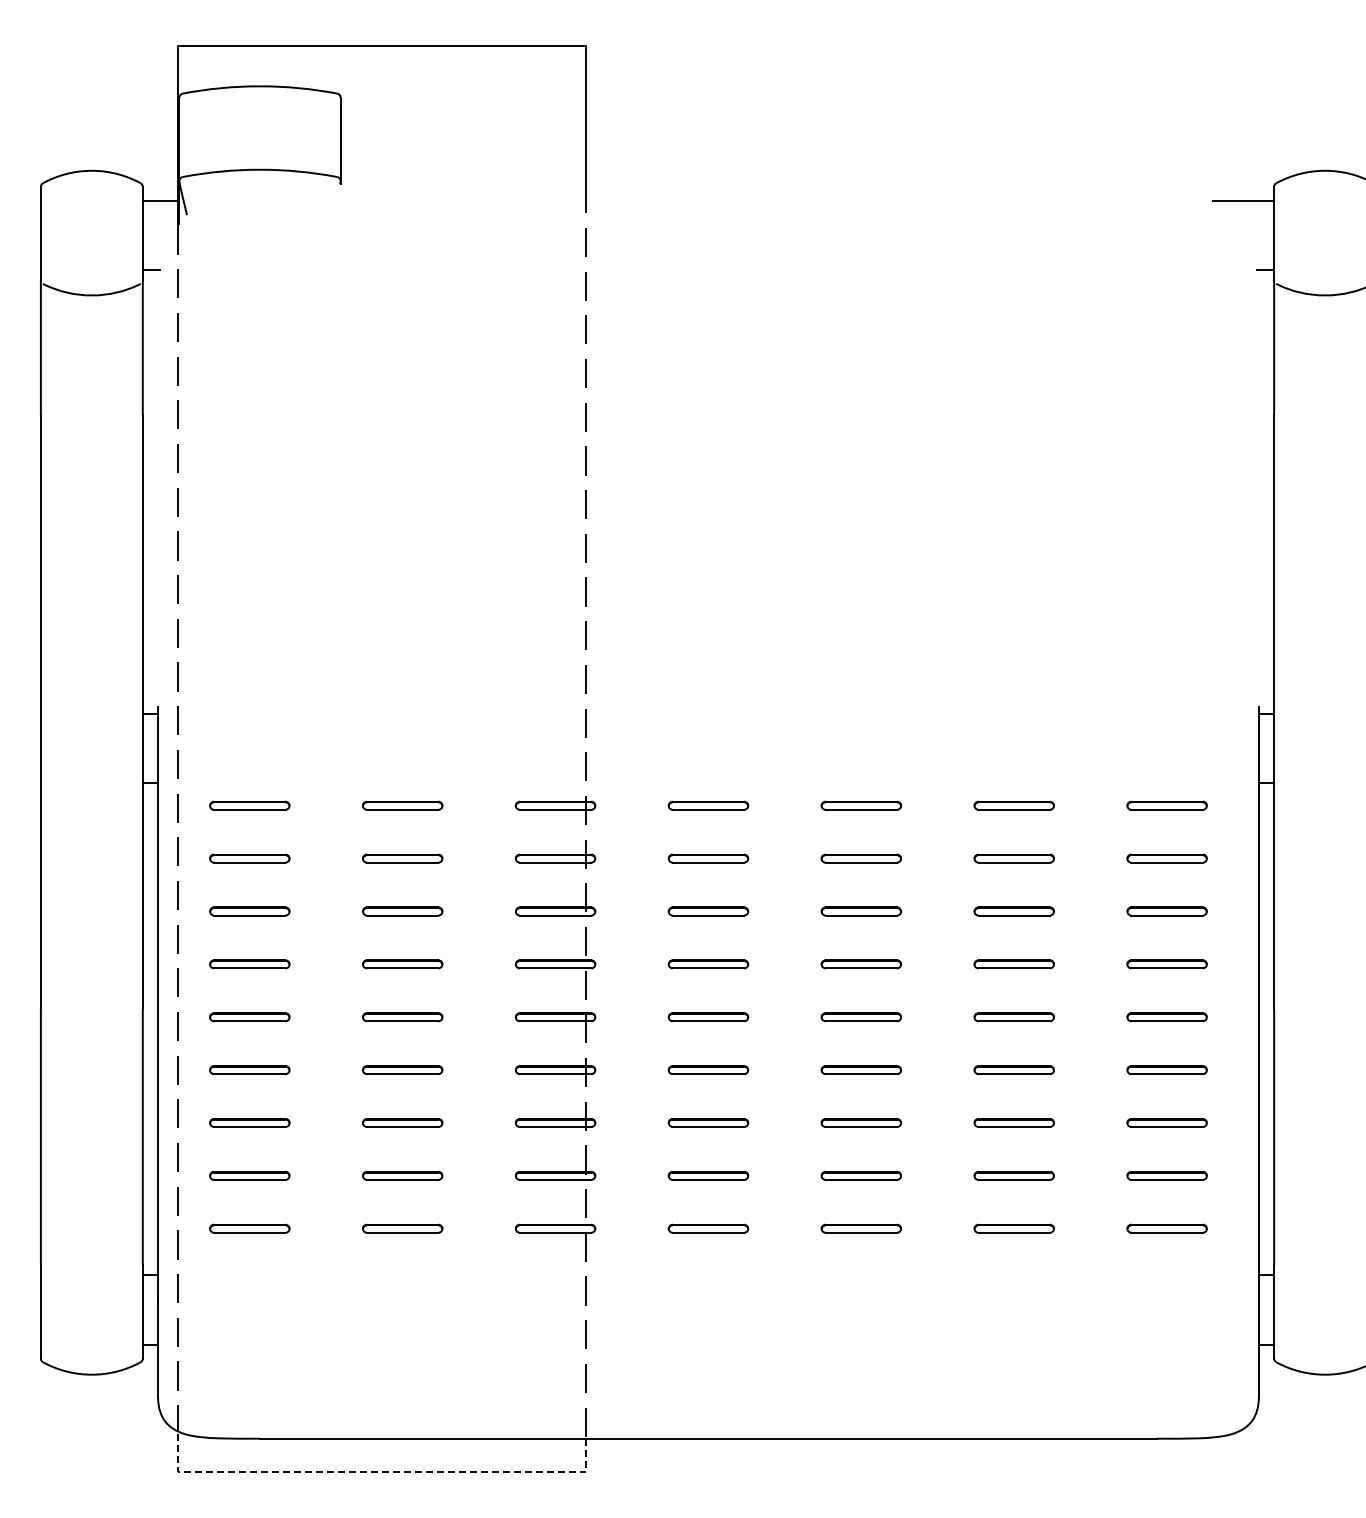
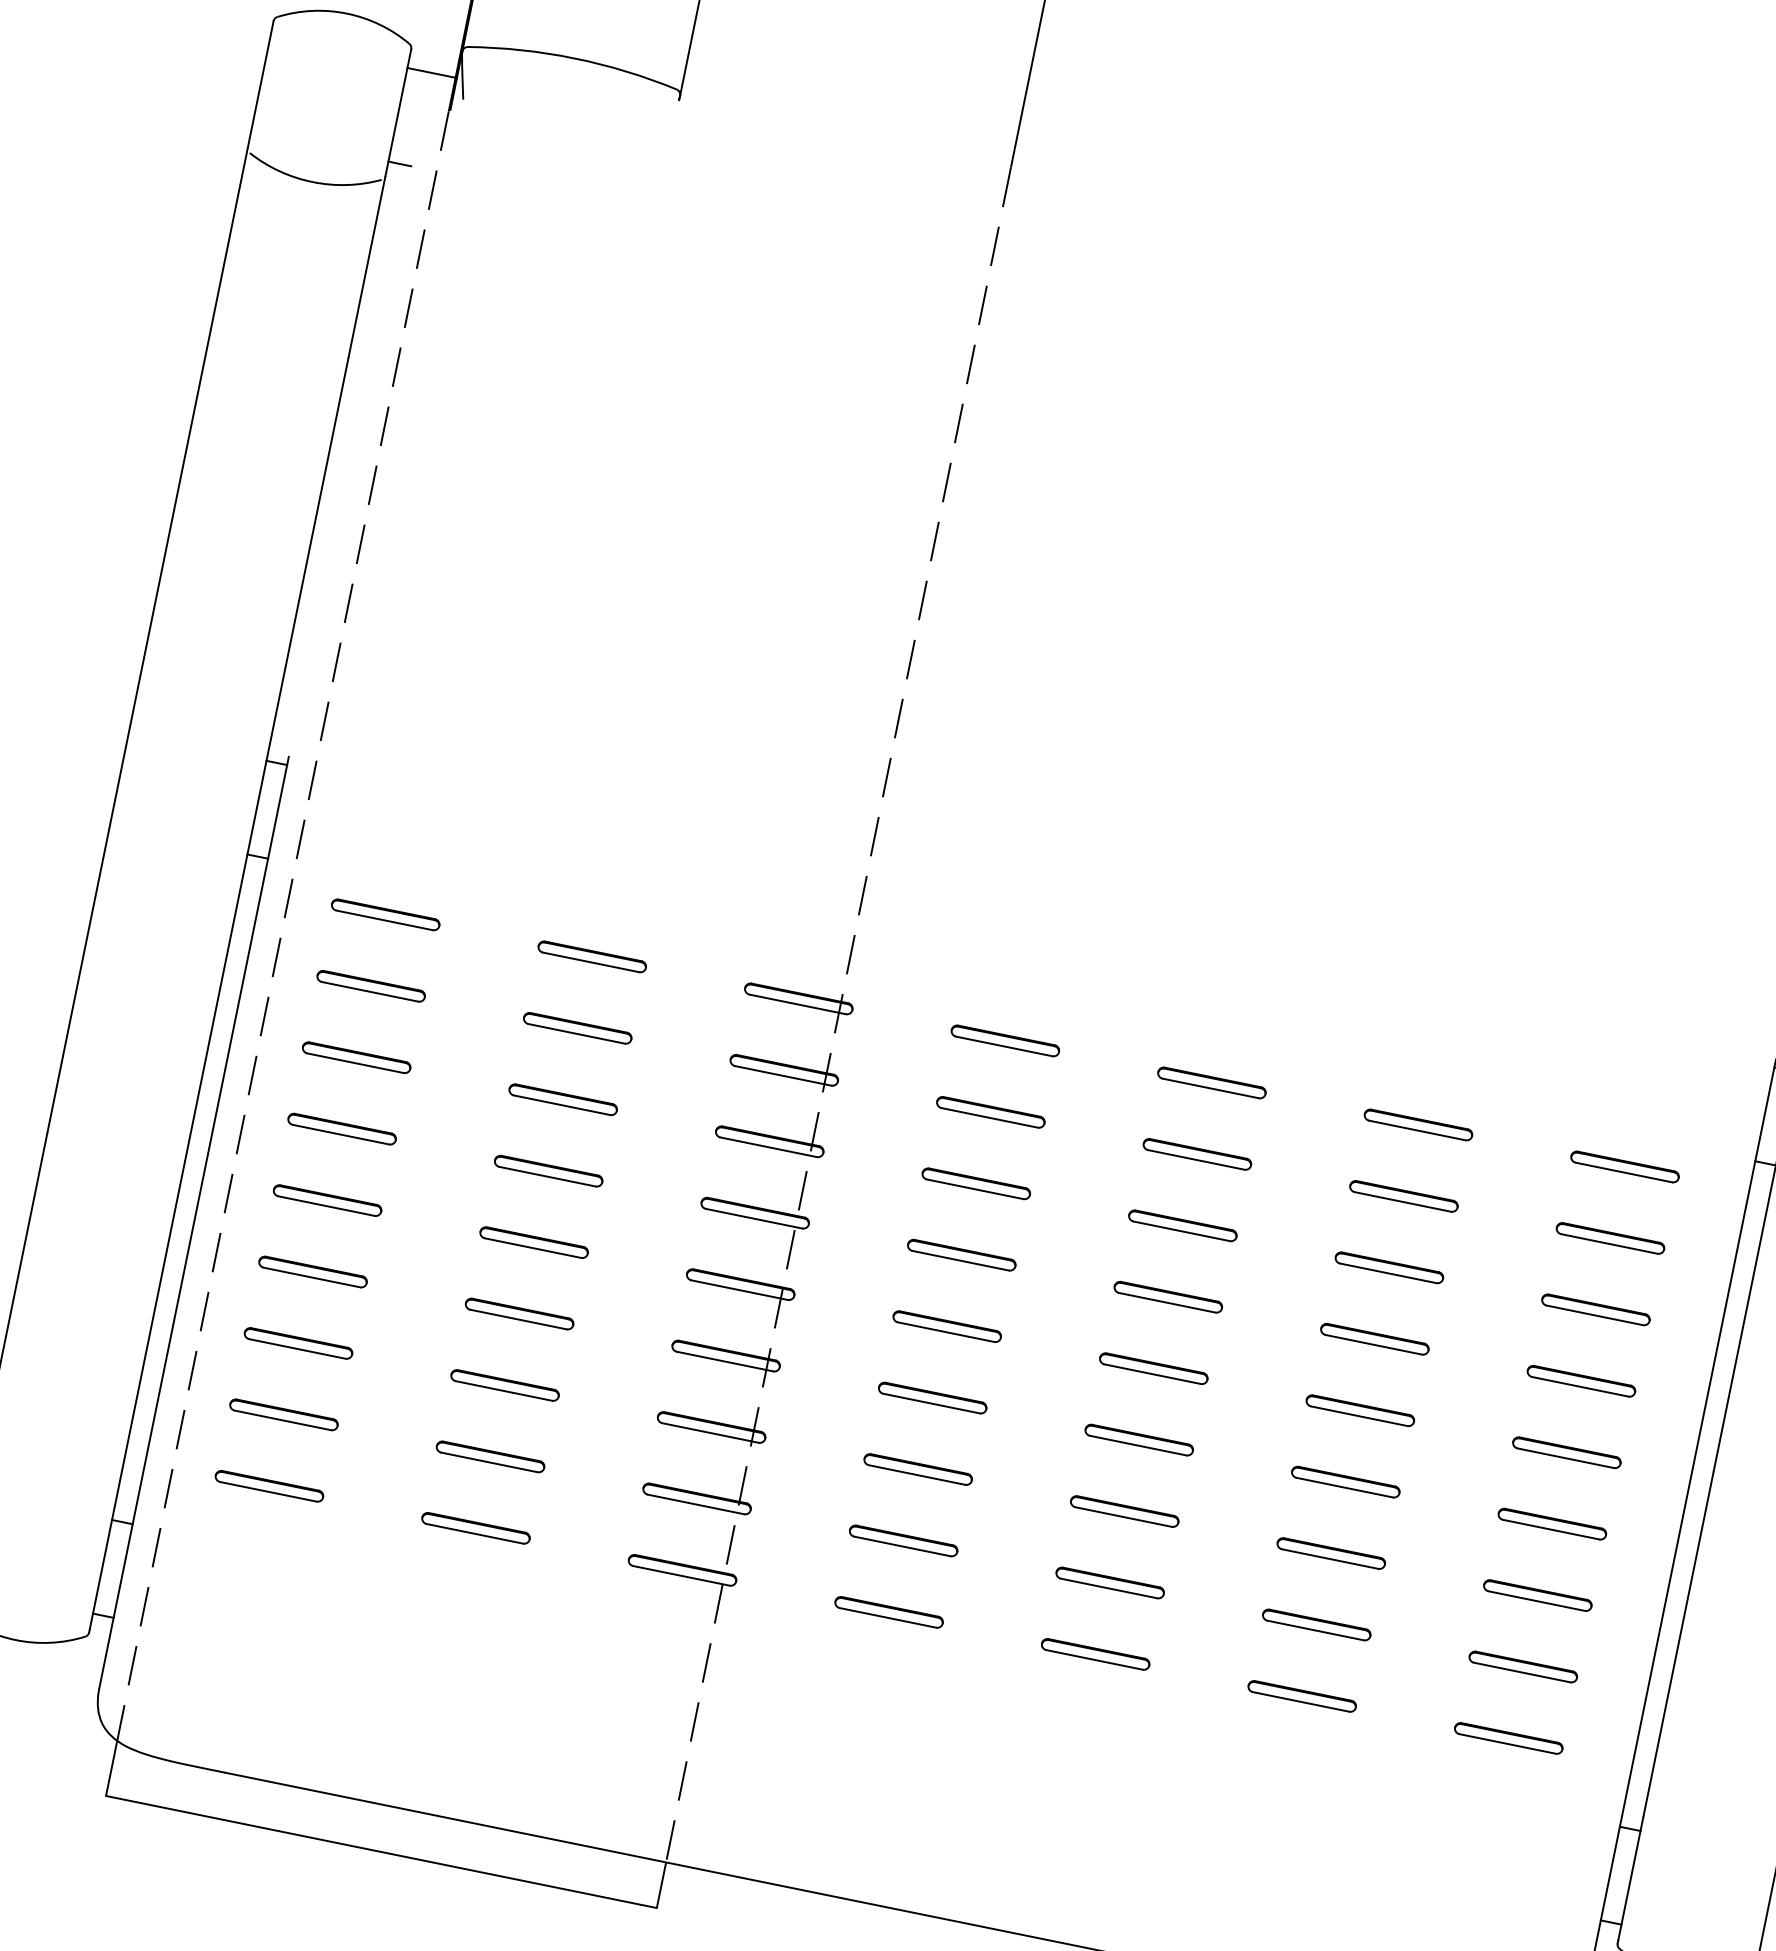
line: (378, 1472) -> (376, 1851), dashed -> solid

